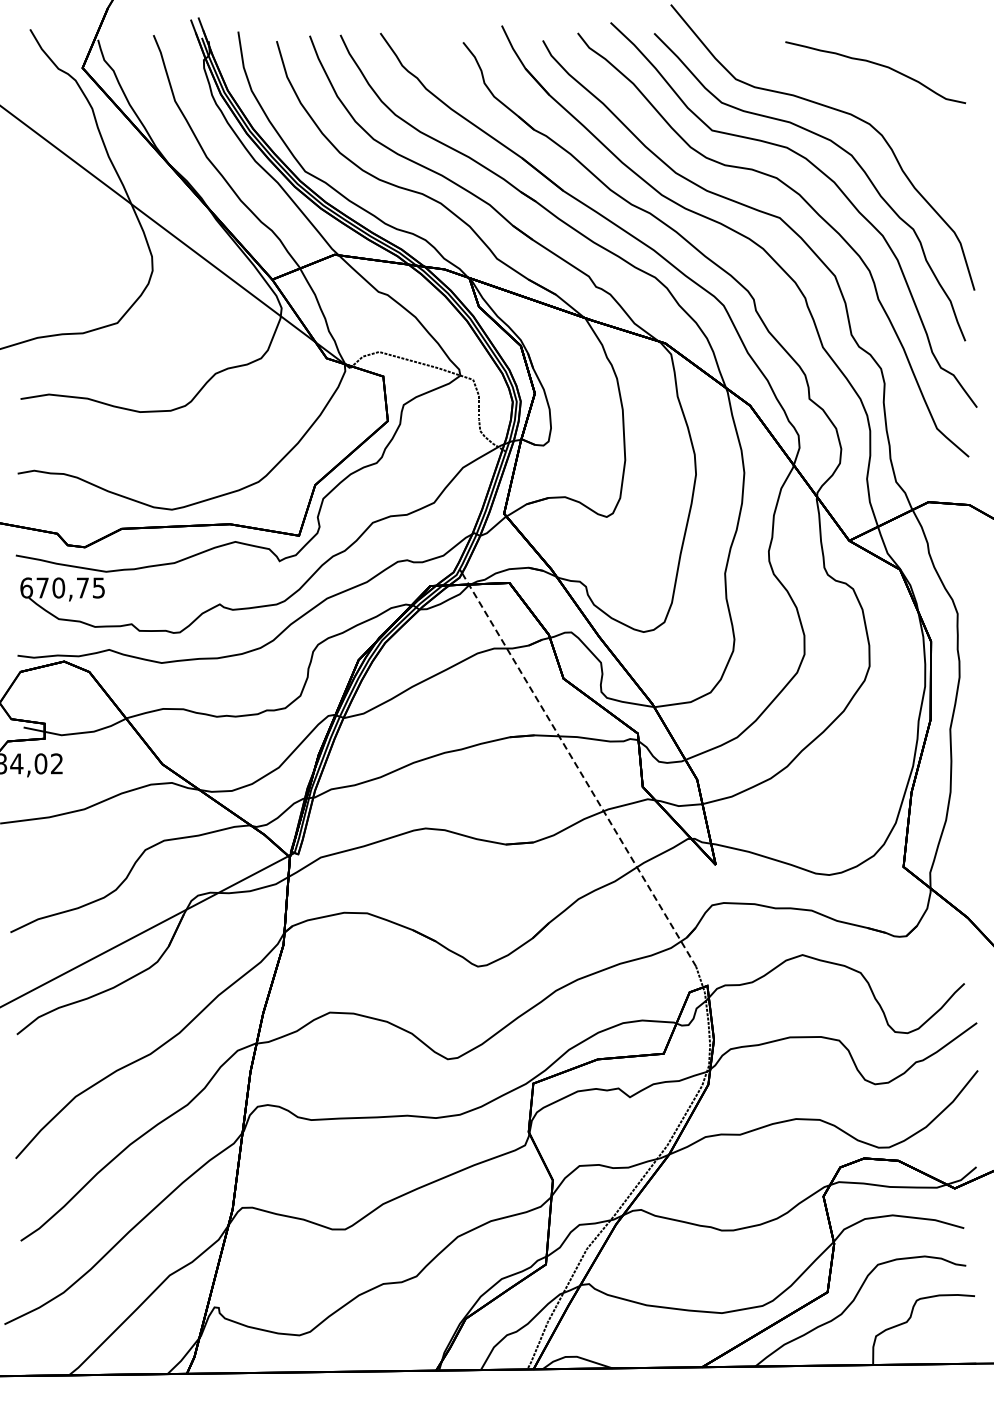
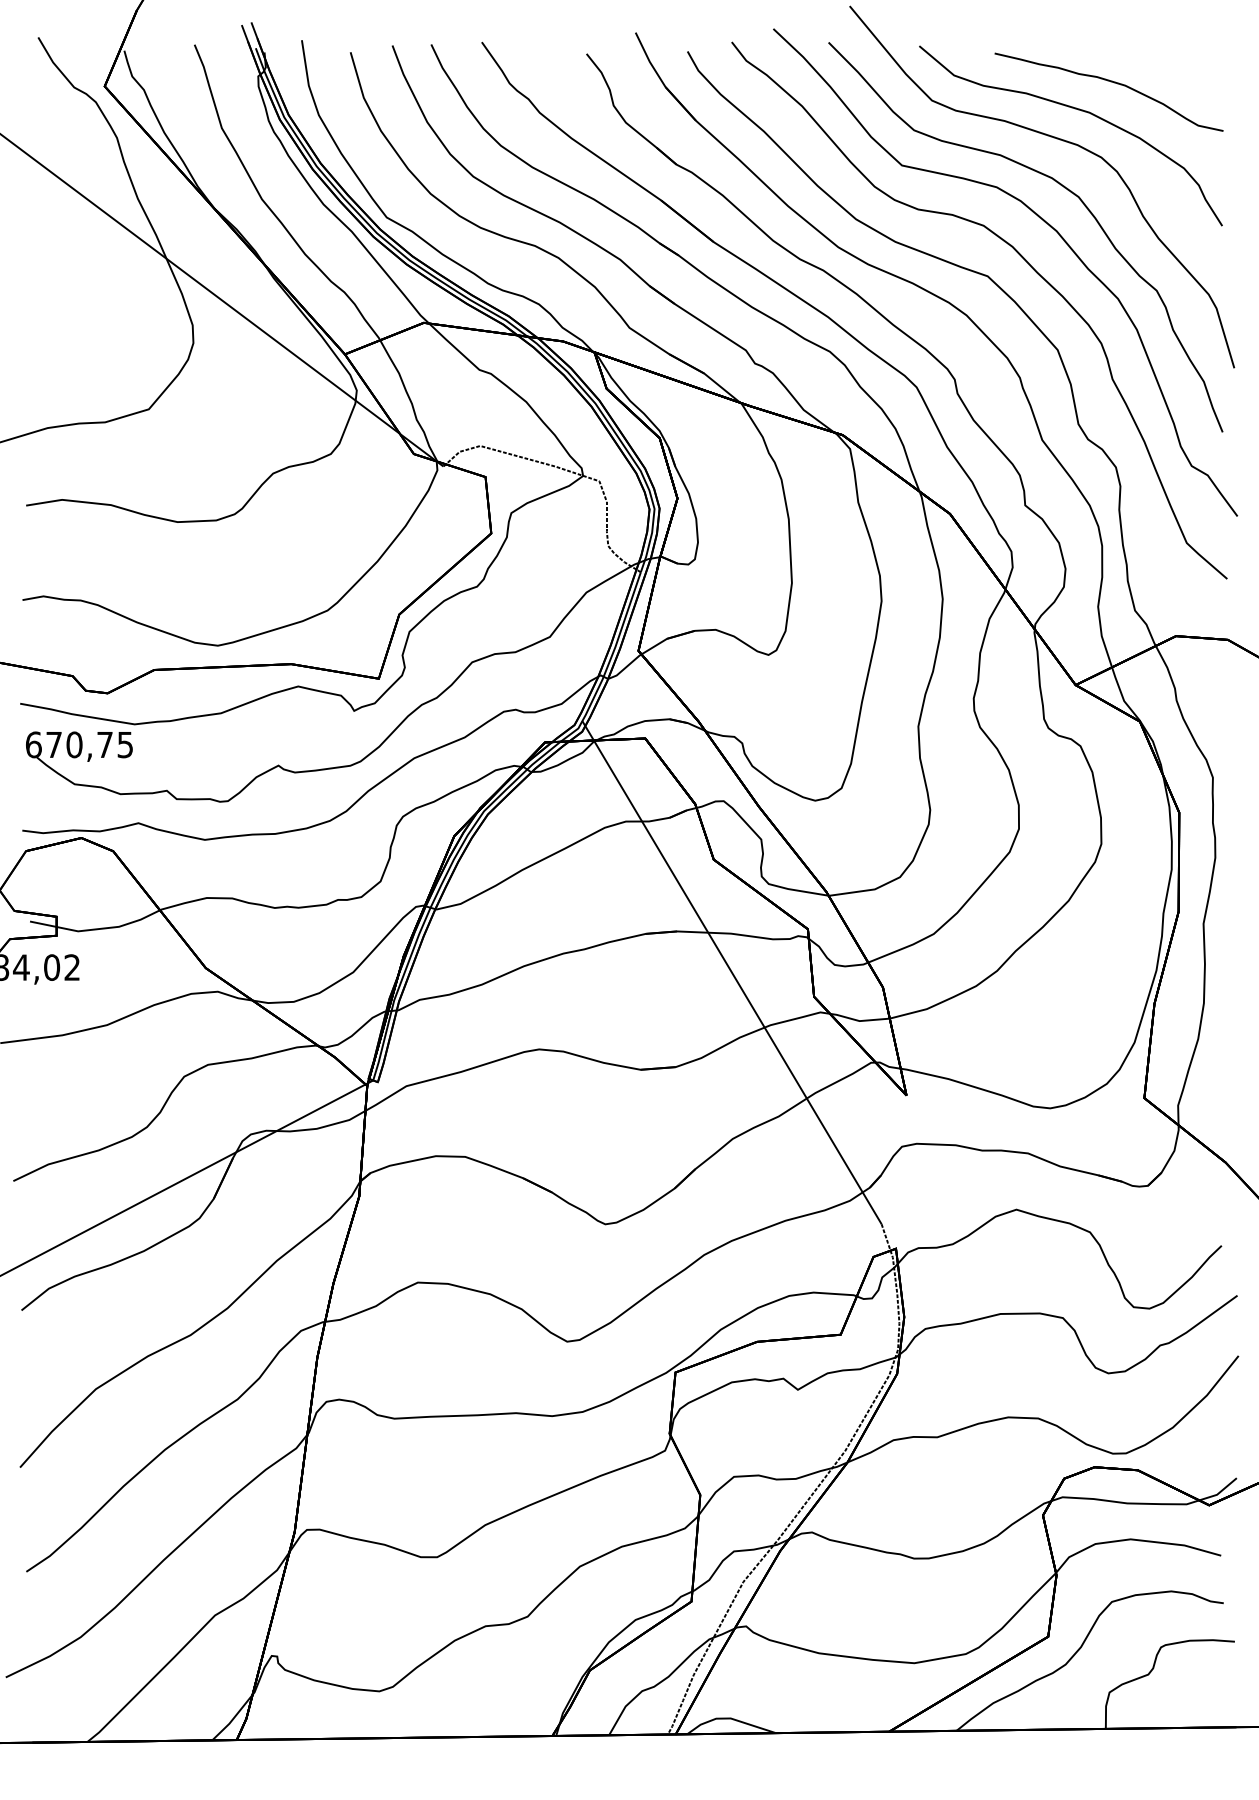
part: (851, 87) -> (1078, 111), added
line: (579, 769) -> (733, 974), dashed -> solid

